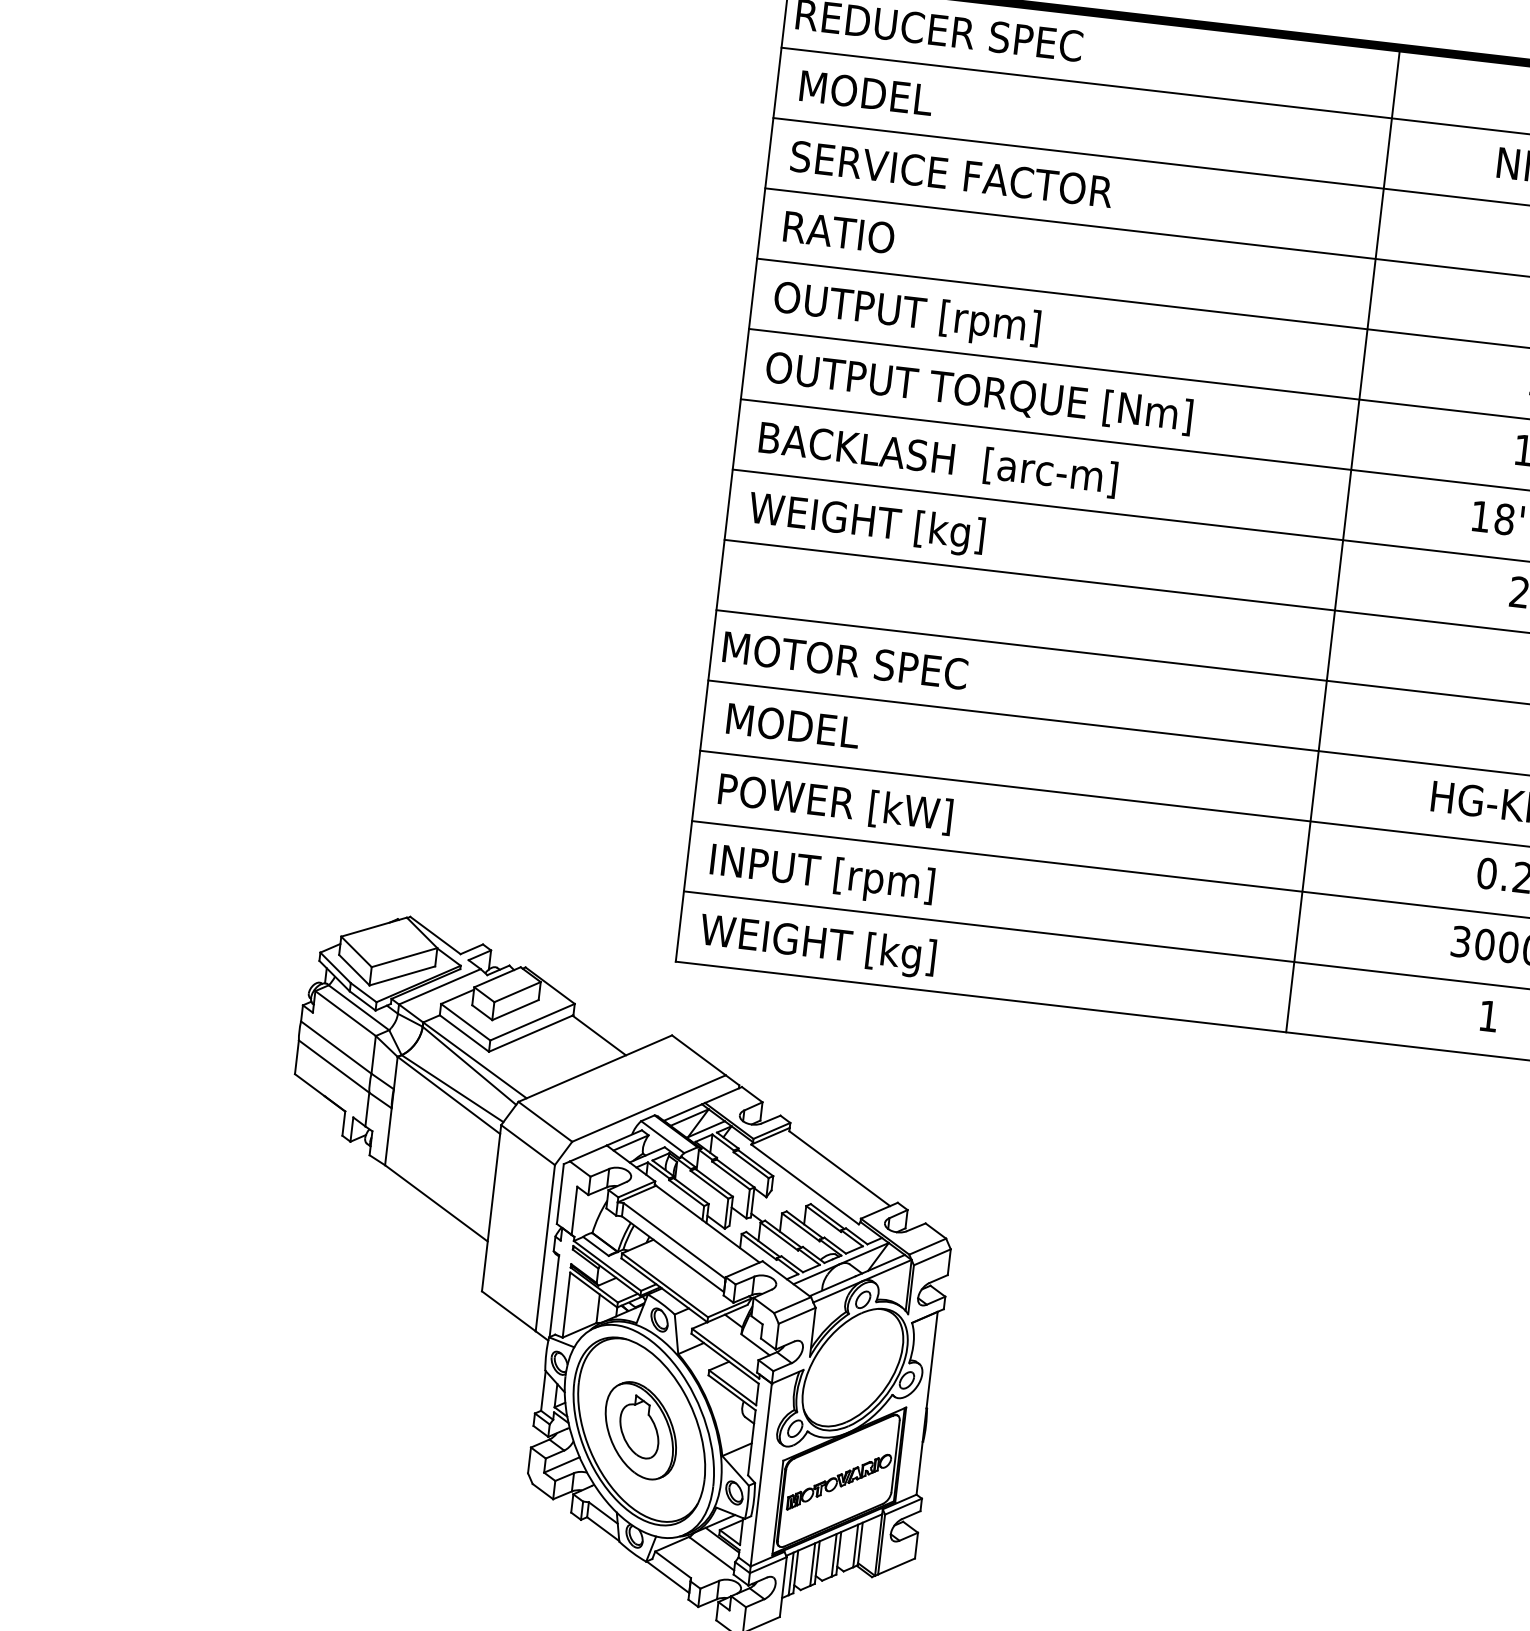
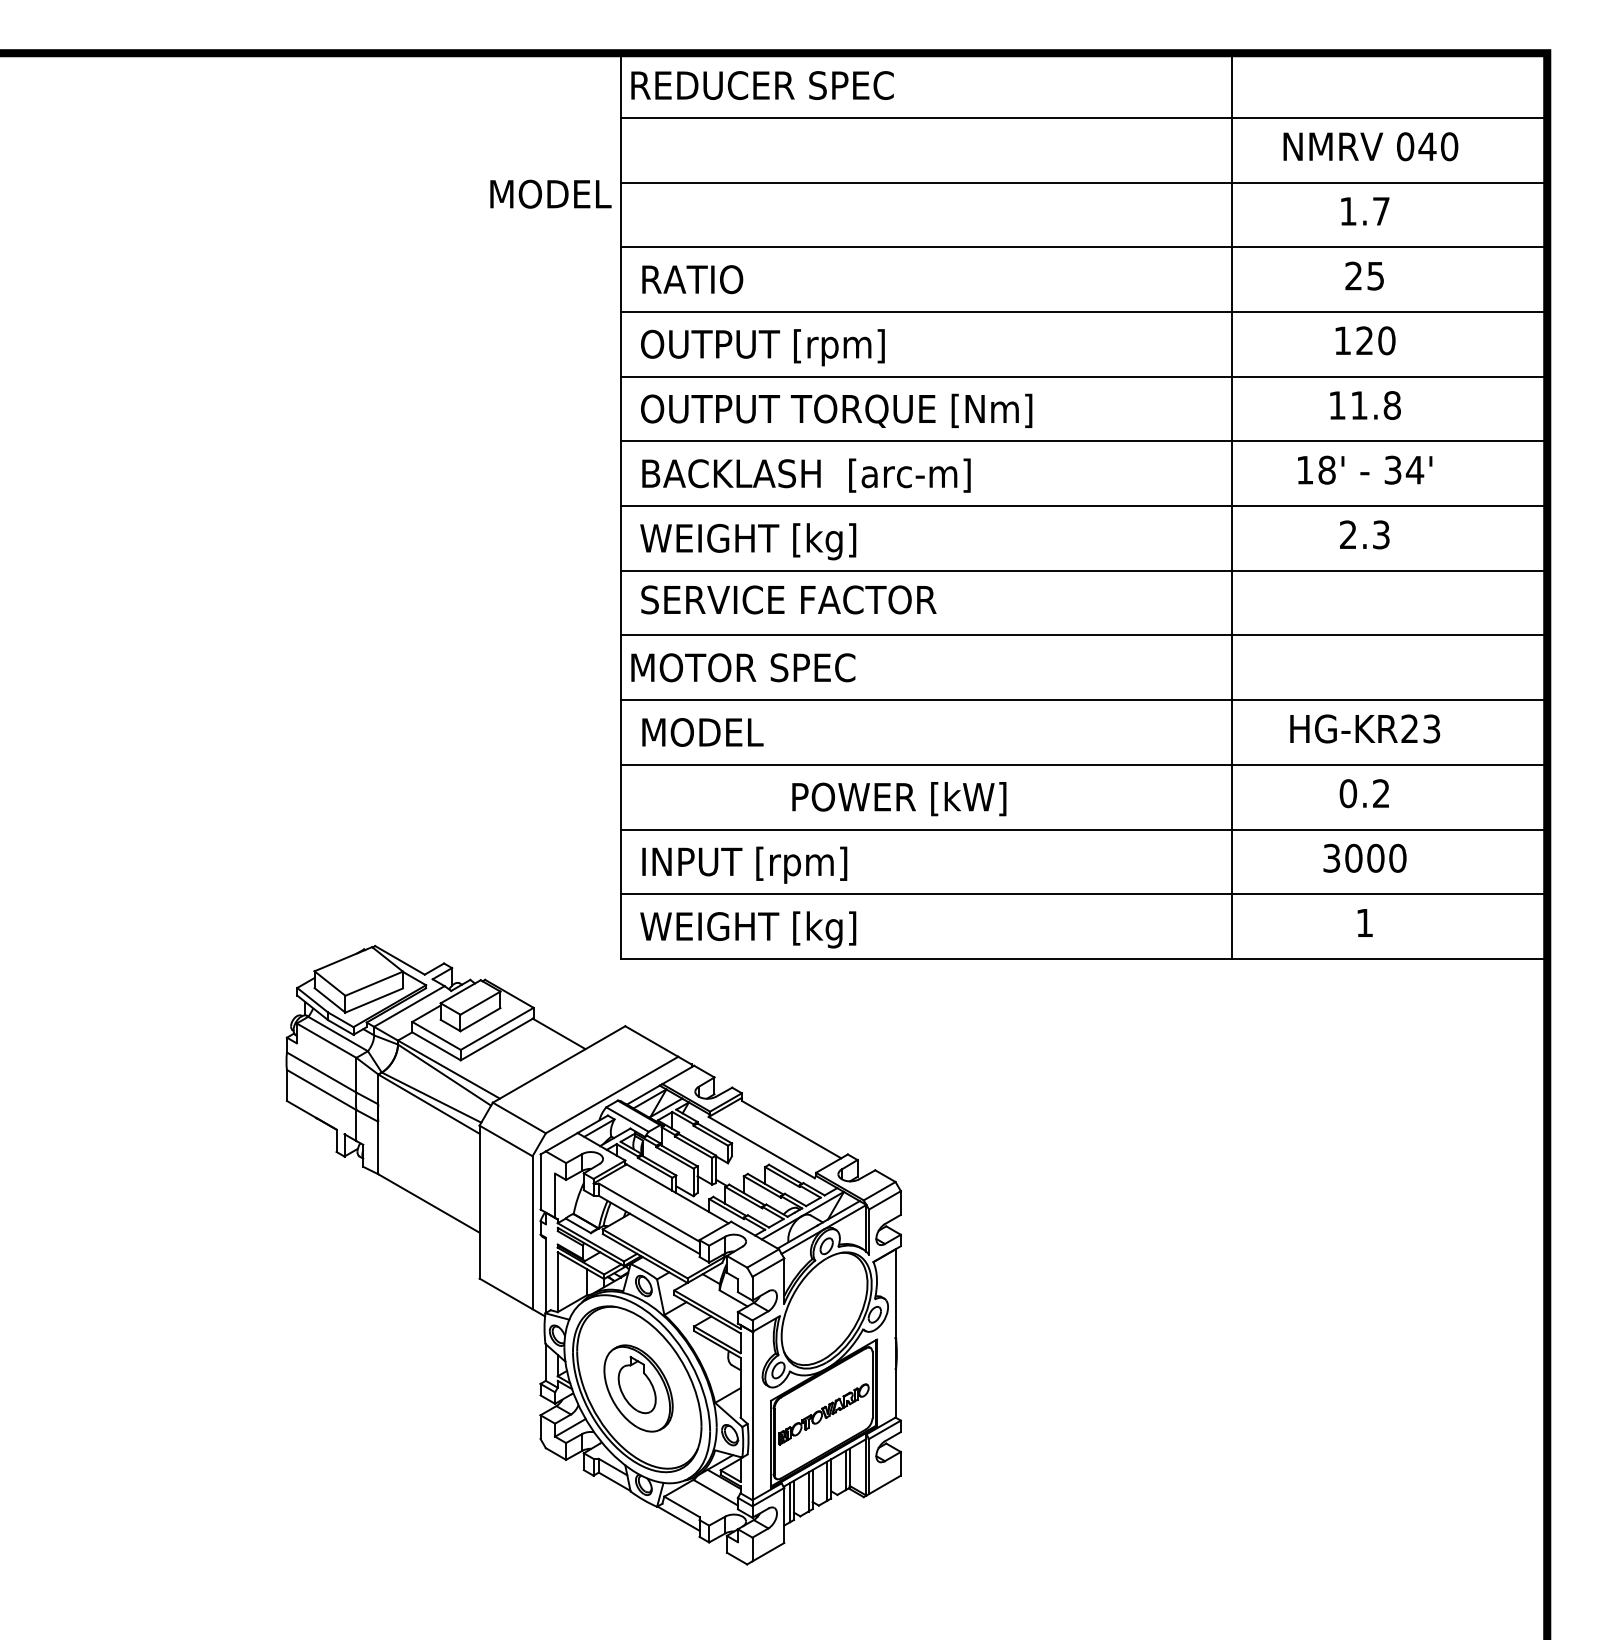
text: (866, 92) -> (550, 193), moved
text: (951, 173) -> (788, 599), moved
line: (1343, 539) -> (1231, 505), moved
text: (835, 804) -> (899, 799), moved

